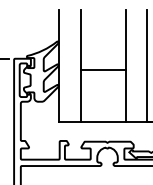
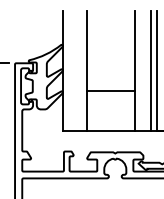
line: (140, 66) -> (150, 71), added
line: (103, 69) -> (110, 90), moved

